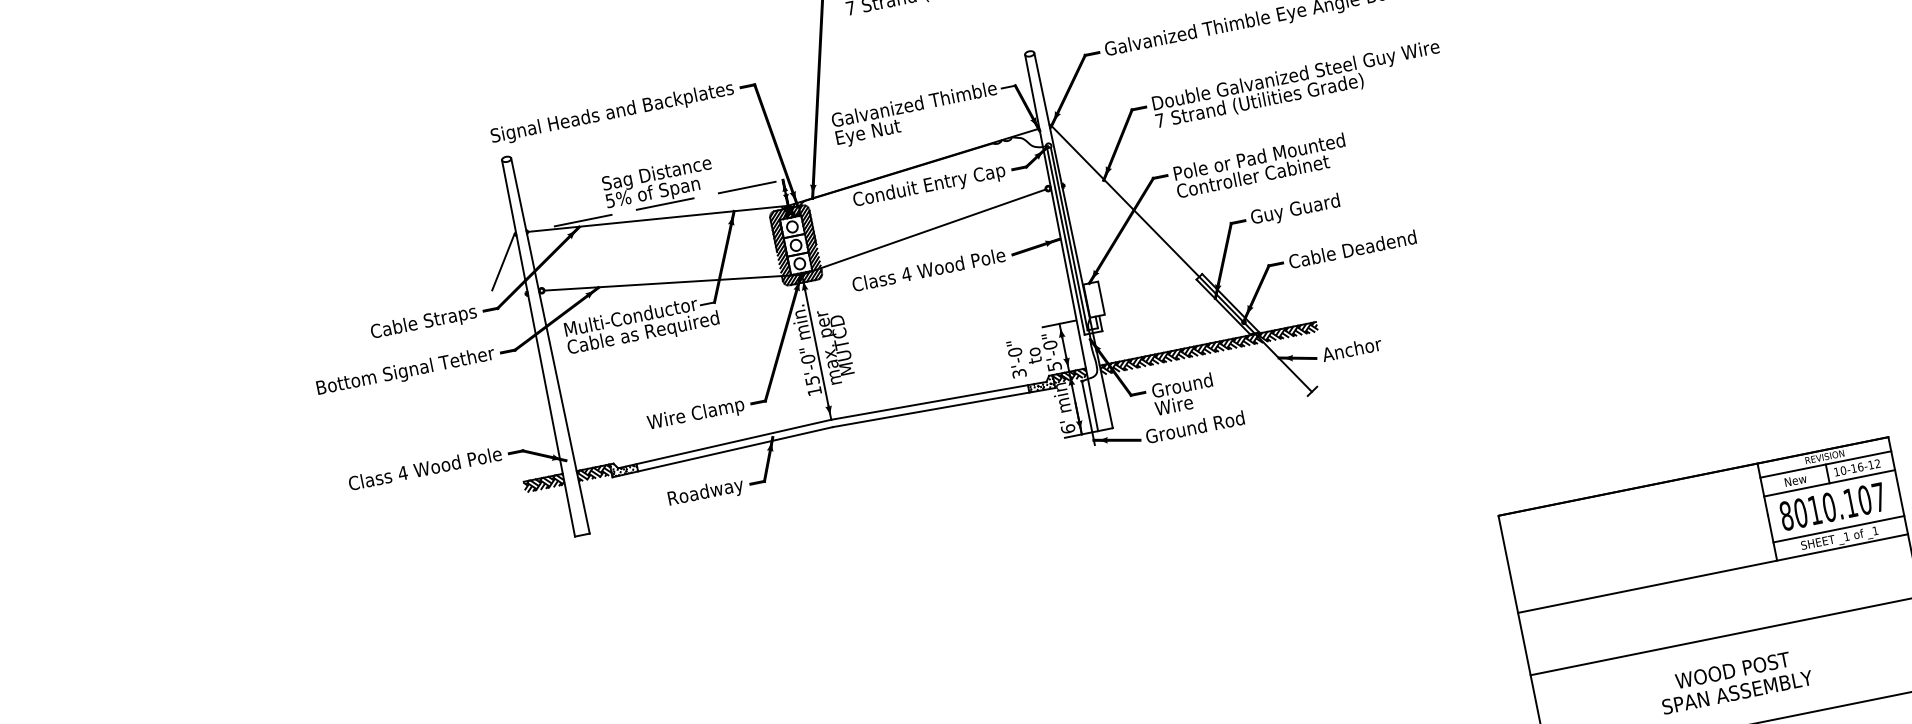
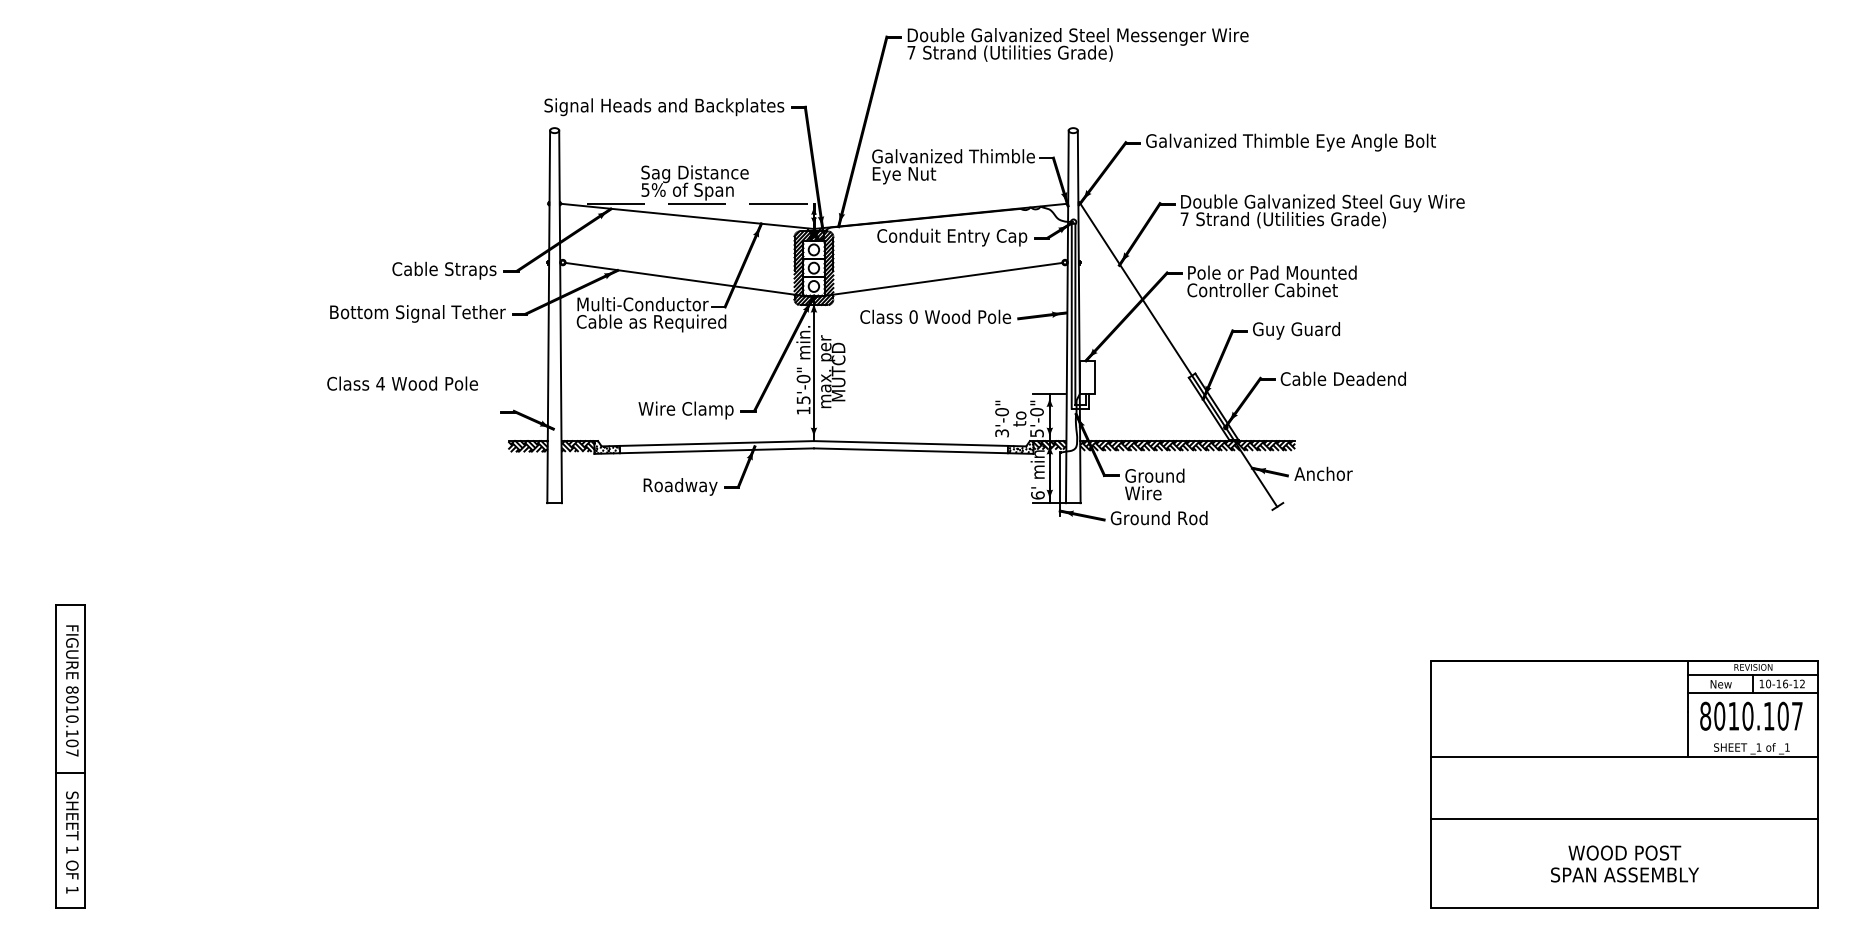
line: (502, 261) -> (531, 227), removed
text: (906, 273) -> (913, 316), 4 -> 0
text: (424, 468) -> (402, 383), moved
line: (1838, 528) -> (1752, 738), removed

